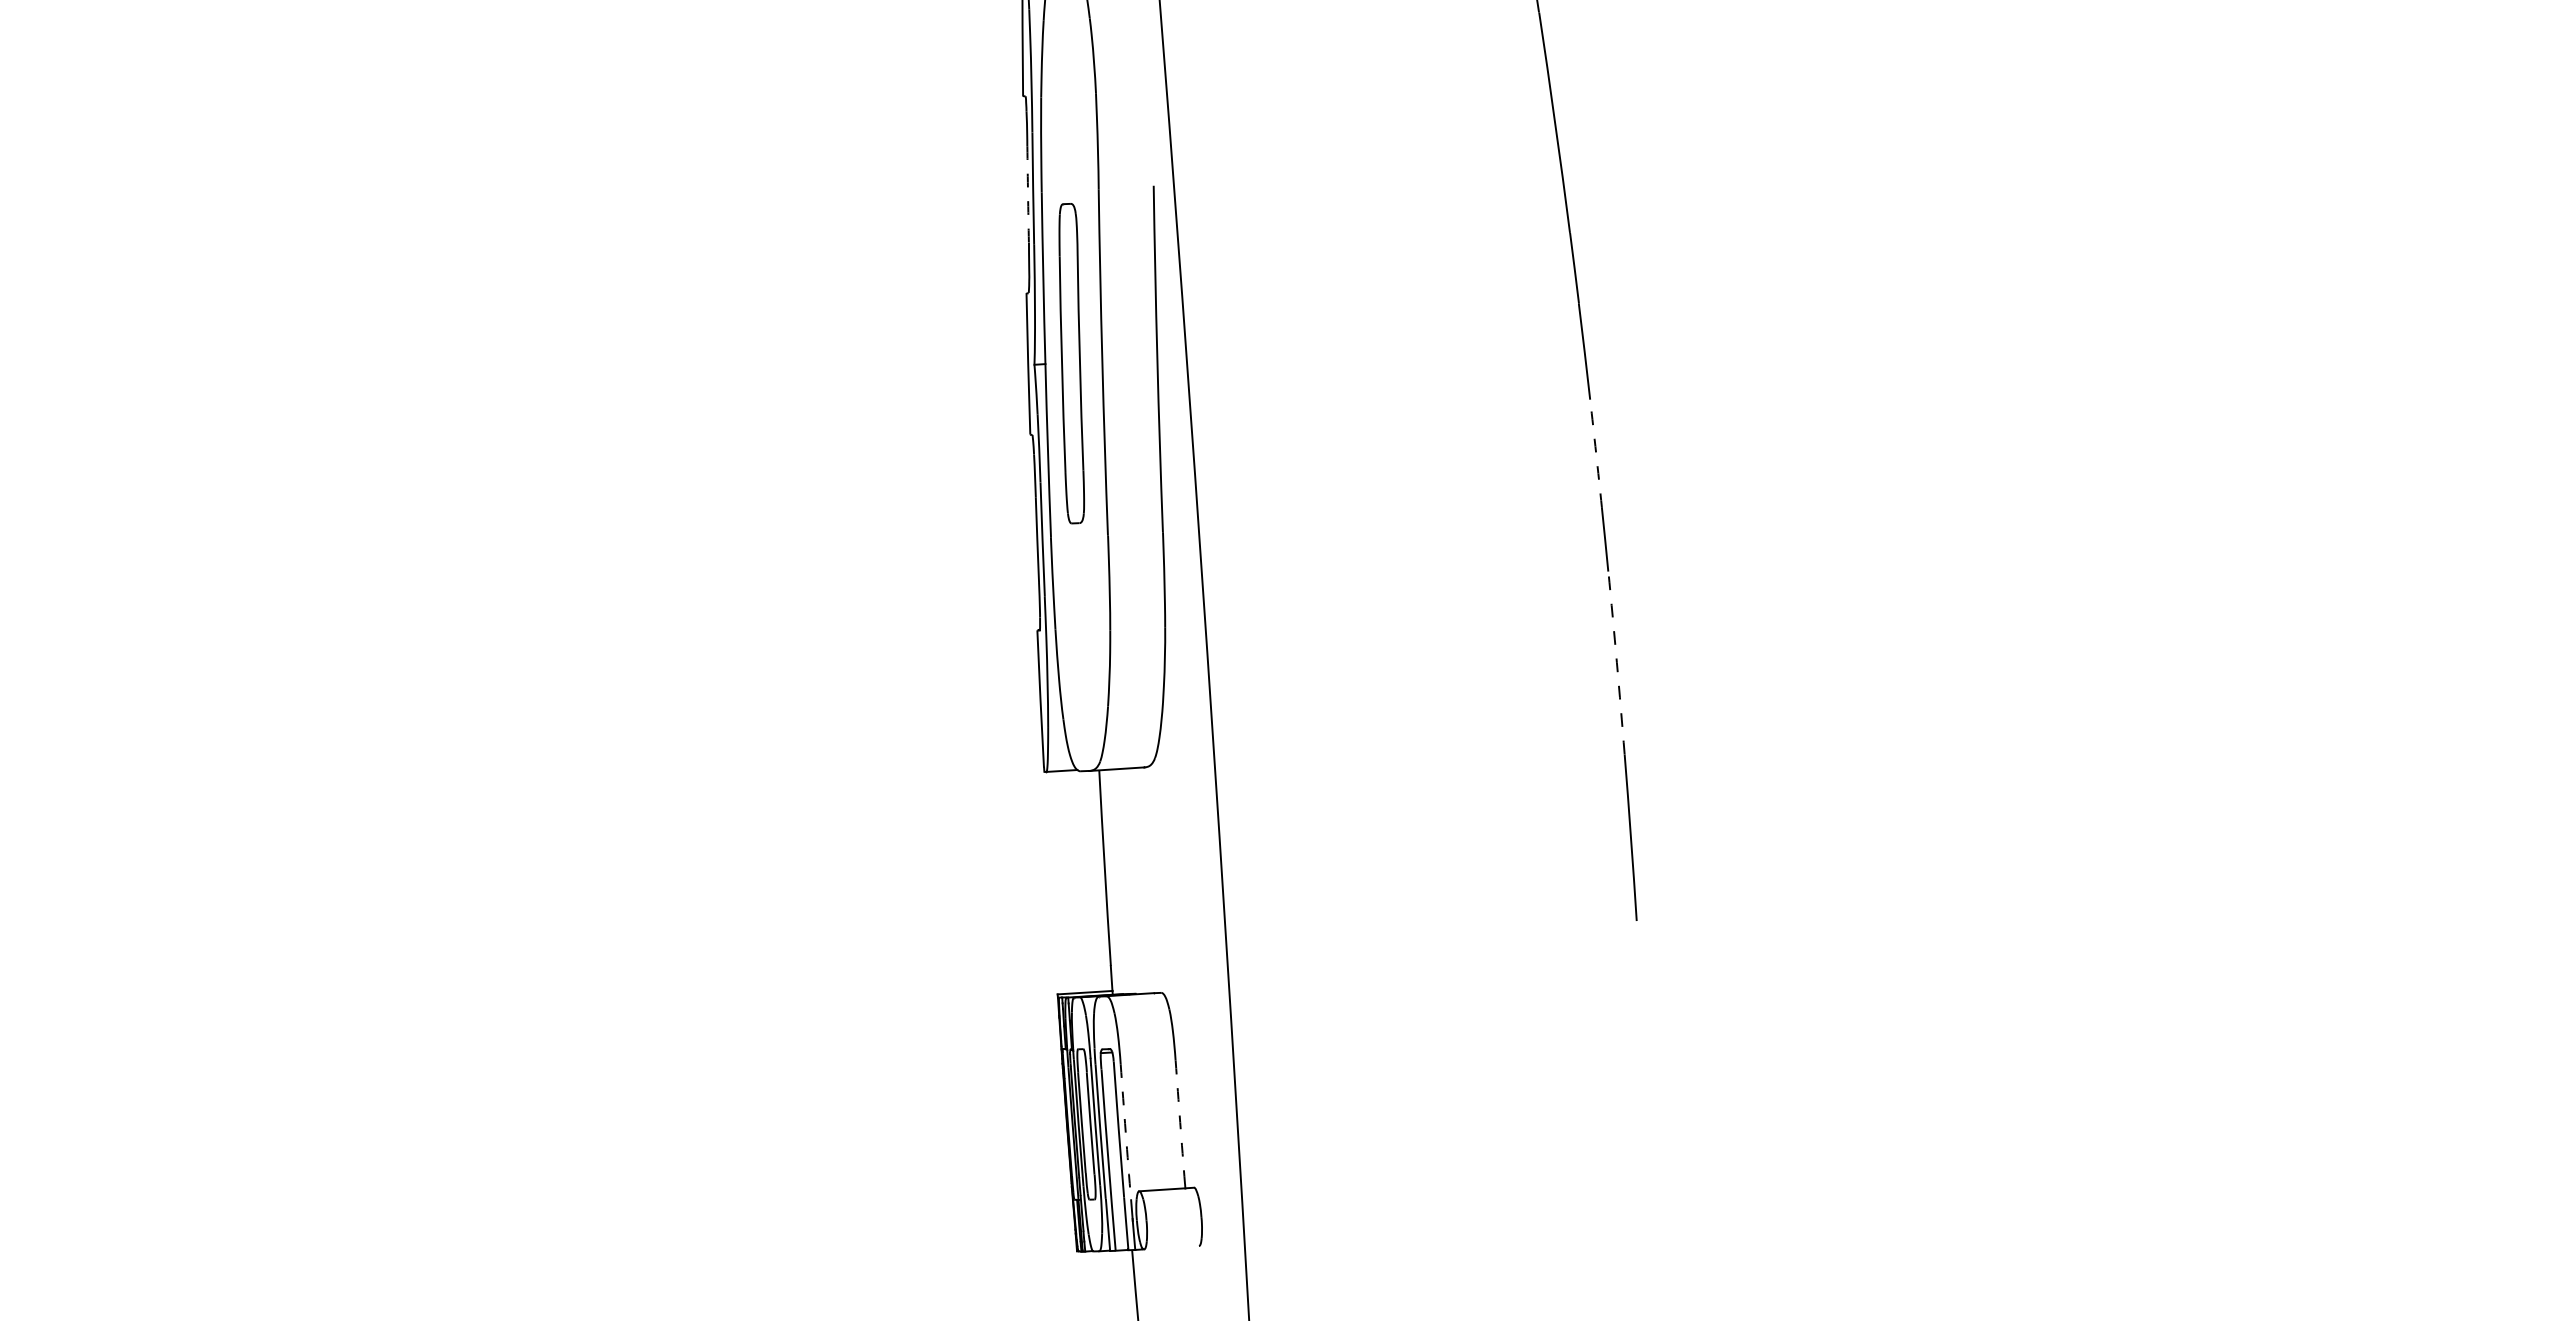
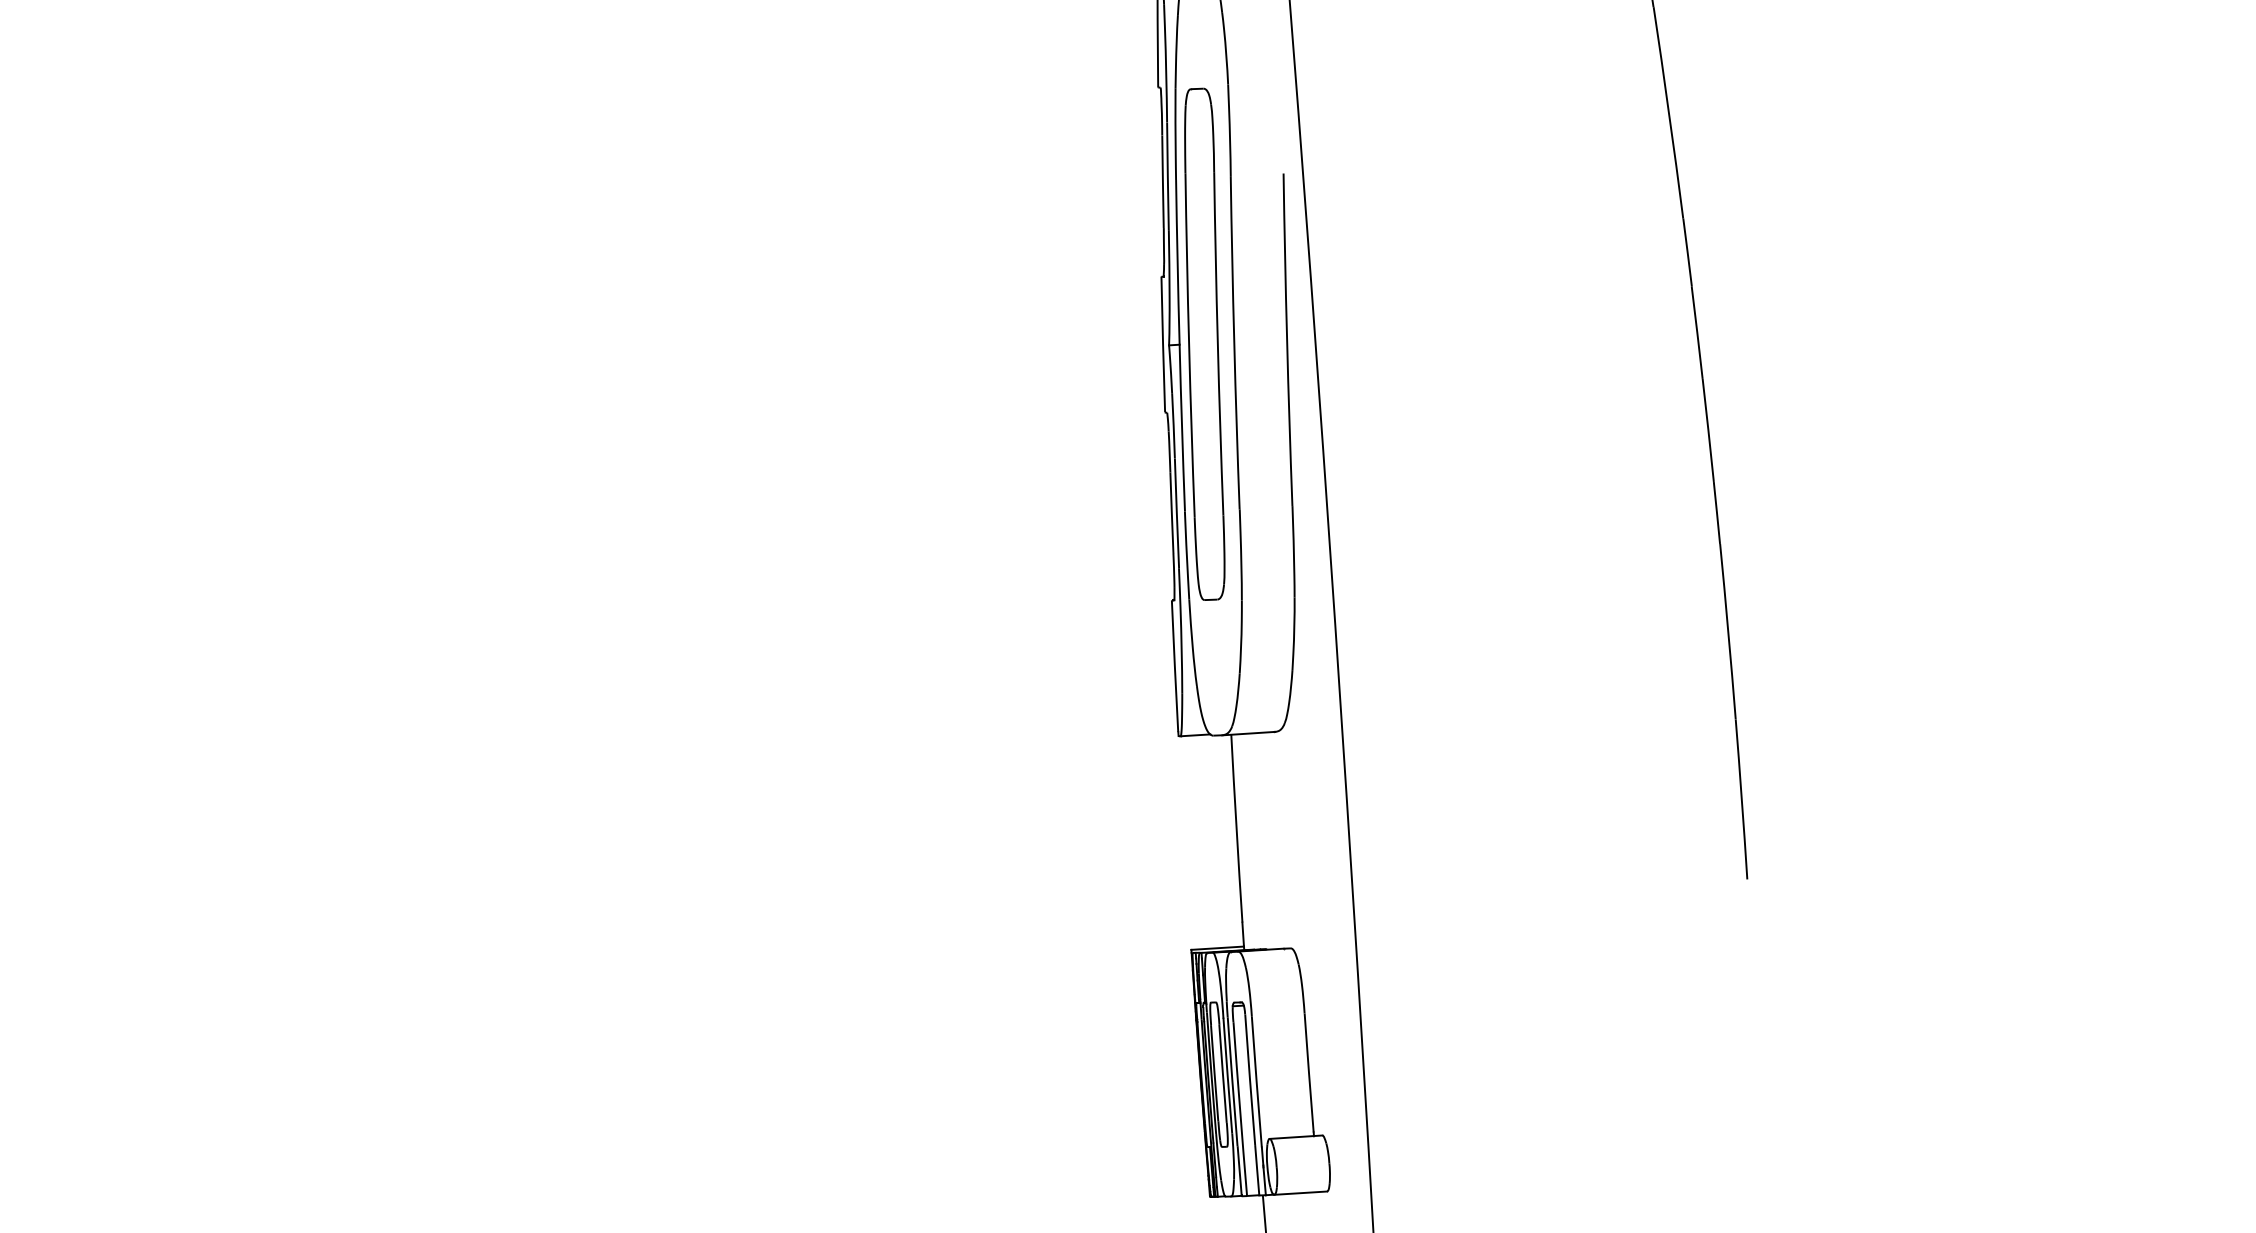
arc: (1028, 194) -> (1163, 181), dashed -> solid
part: (1071, 363) -> (1204, 344), size x1.67
arc: (1596, 453) -> (1708, 430), dashed -> solid
arc: (1616, 662) -> (1727, 631), dashed -> solid
arc: (1180, 1122) -> (1309, 1072), dashed -> solid
arc: (1125, 1132) -> (1256, 1082), dashed -> solid
line: (1171, 1247) -> (1300, 1192), added

